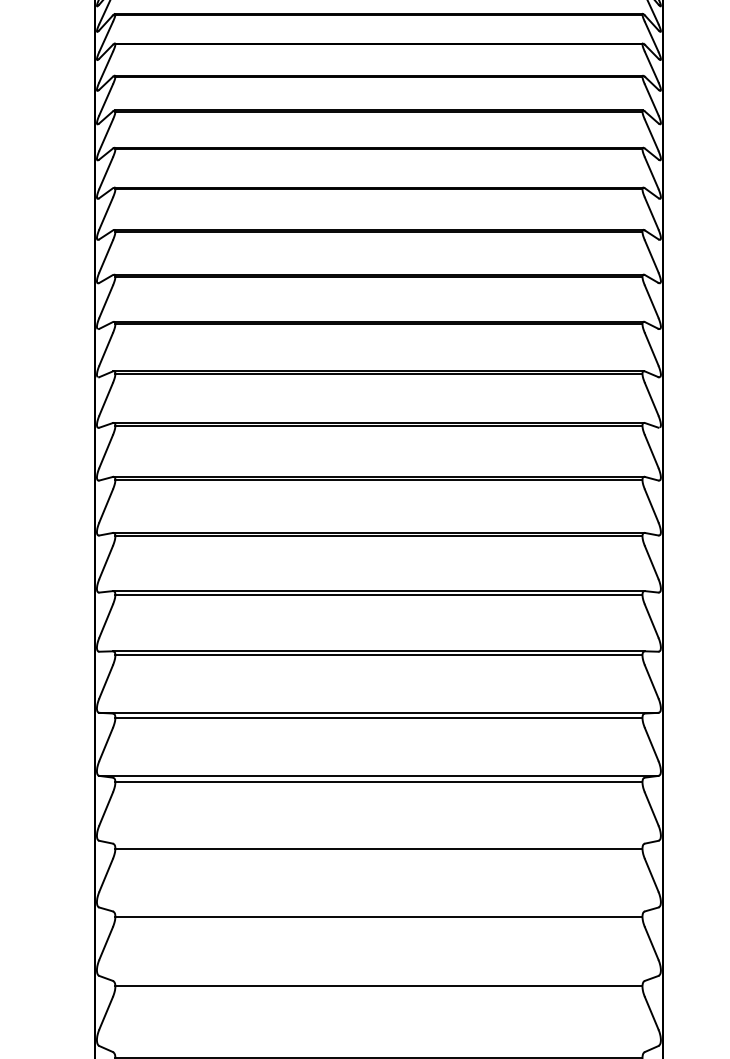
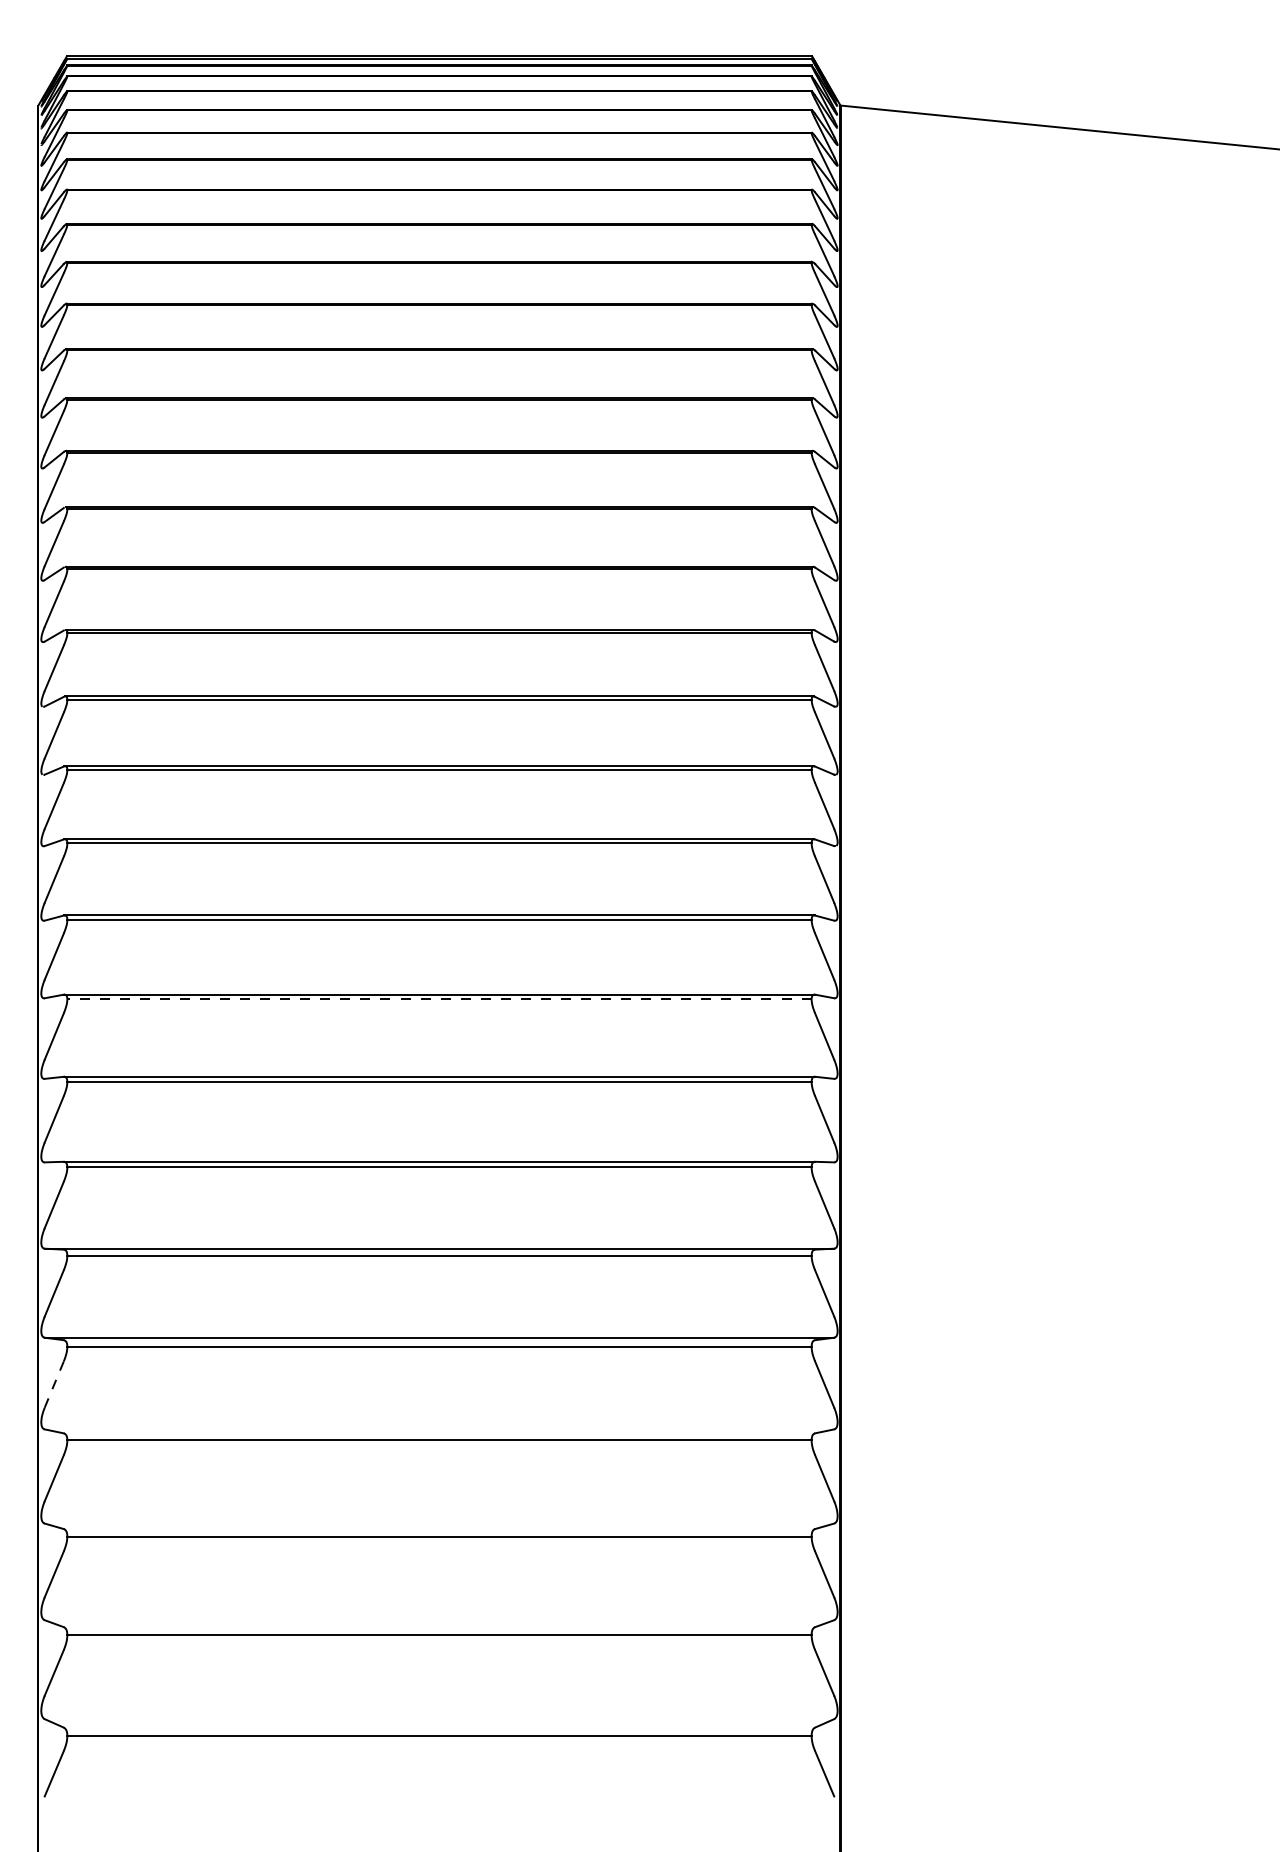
line: (378, 536) -> (438, 999), solid -> dashed
line: (106, 809) -> (54, 1384), solid -> dashed

